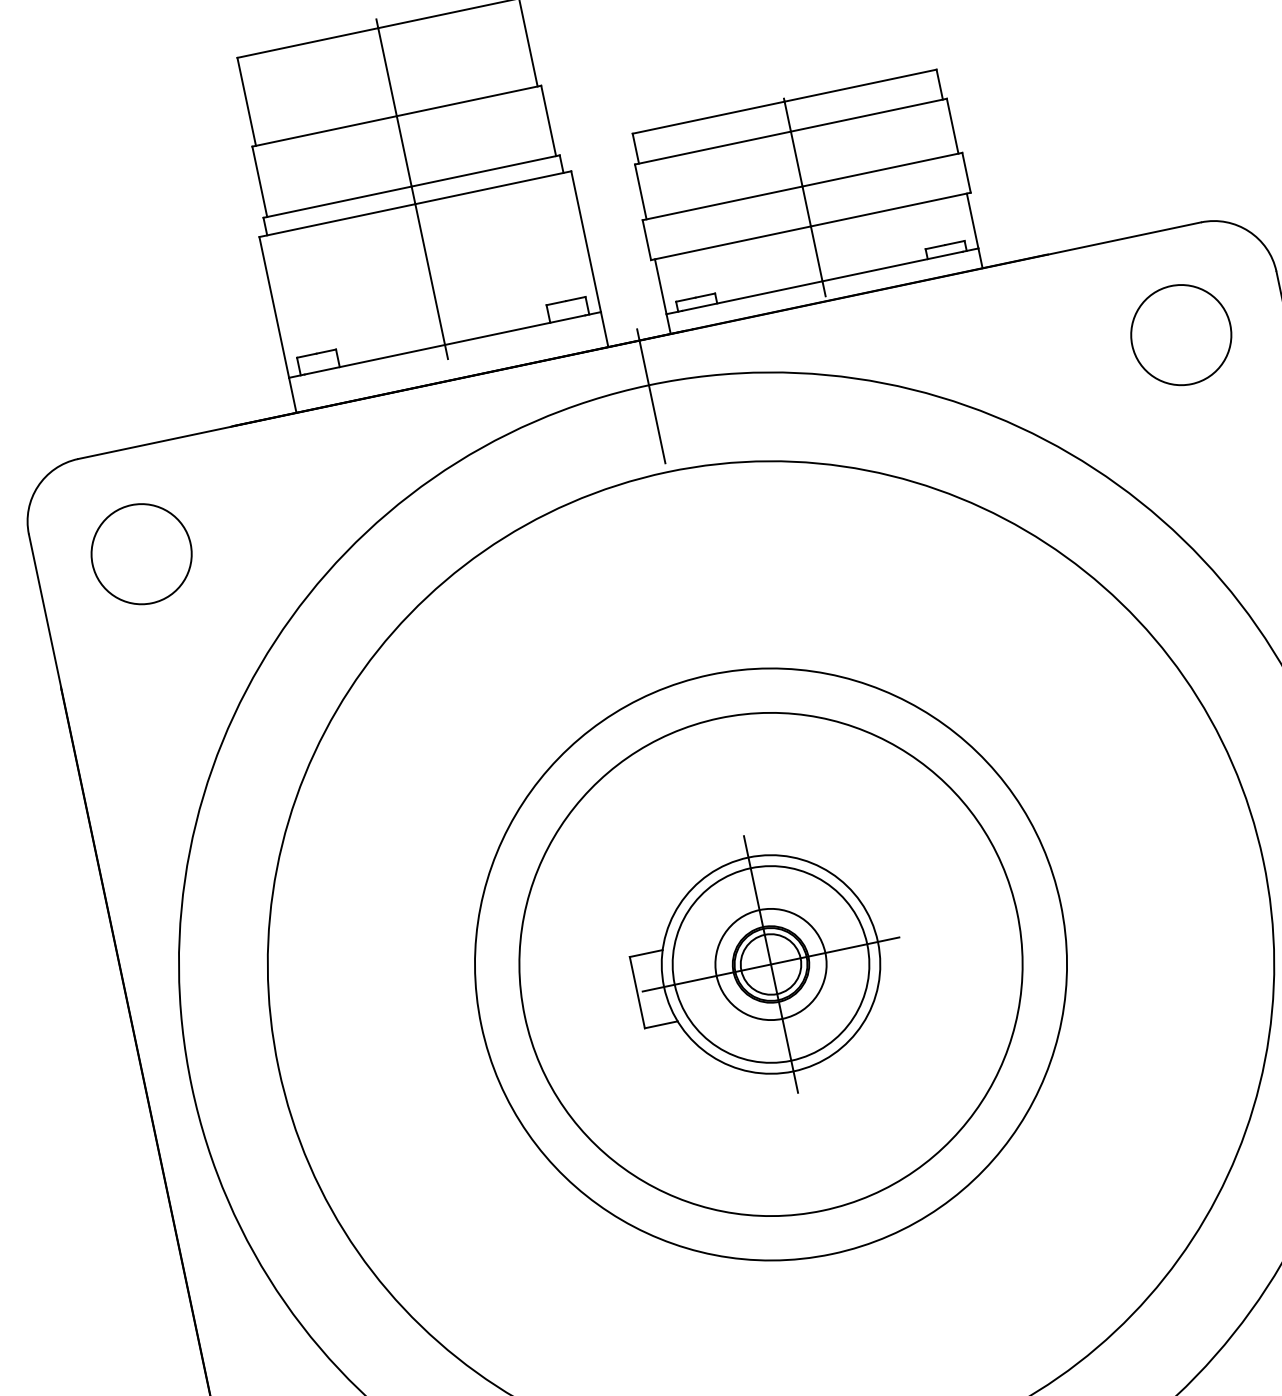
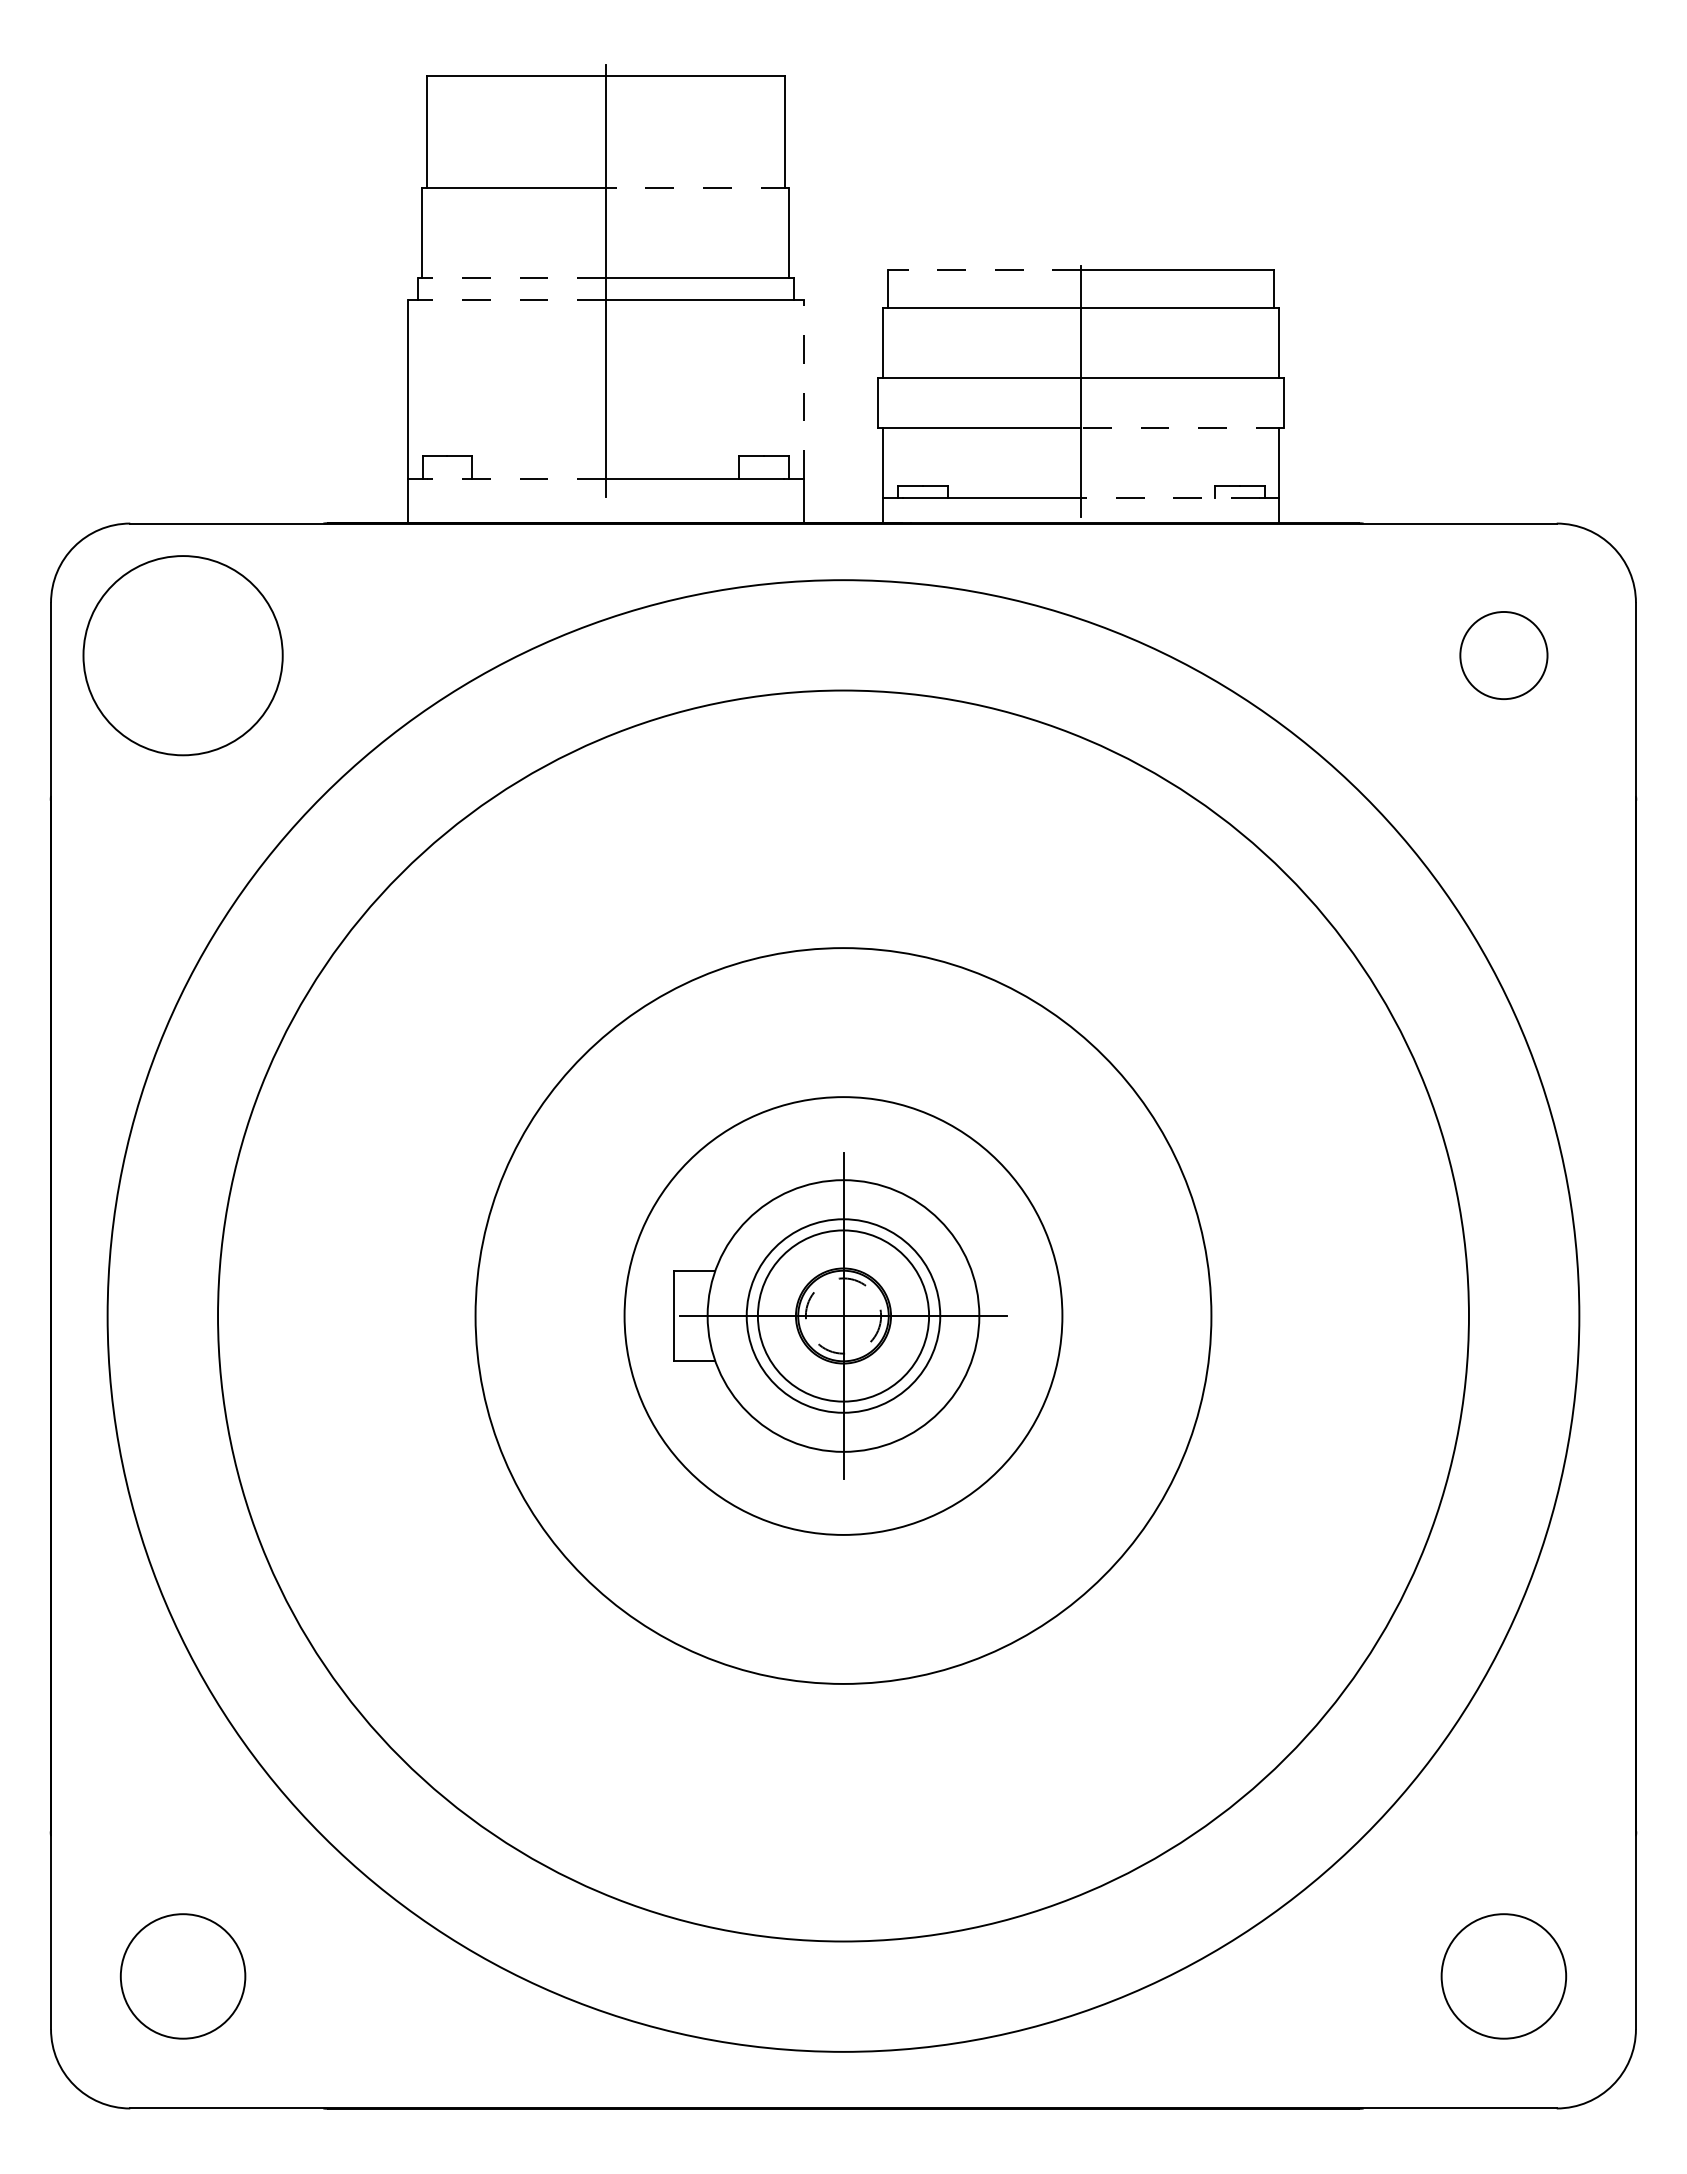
line: (469, 101) -> (697, 188), solid -> dashed
line: (708, 117) -> (984, 269), solid -> dashed
line: (337, 202) -> (511, 277), solid -> dashed
line: (890, 209) -> (1182, 428), solid -> dashed
line: (337, 220) -> (506, 299), solid -> dashed
line: (585, 241) -> (803, 388), solid -> dashed
line: (892, 266) -> (1169, 498), solid -> dashed
circle: (1180, 335) -> (1503, 655), size x0.7
line: (374, 359) -> (516, 478), solid -> dashed
line: (651, 396) -> (843, 594), removed
circle: (141, 554) -> (182, 655), size x1.6
circle: (770, 964) -> (843, 1315), size x0.7
circle: (770, 964) -> (843, 1315), size x0.7
circle: (770, 964) -> (843, 1315), size x1.4
circle: (770, 964) -> (843, 1315), solid -> dashed

